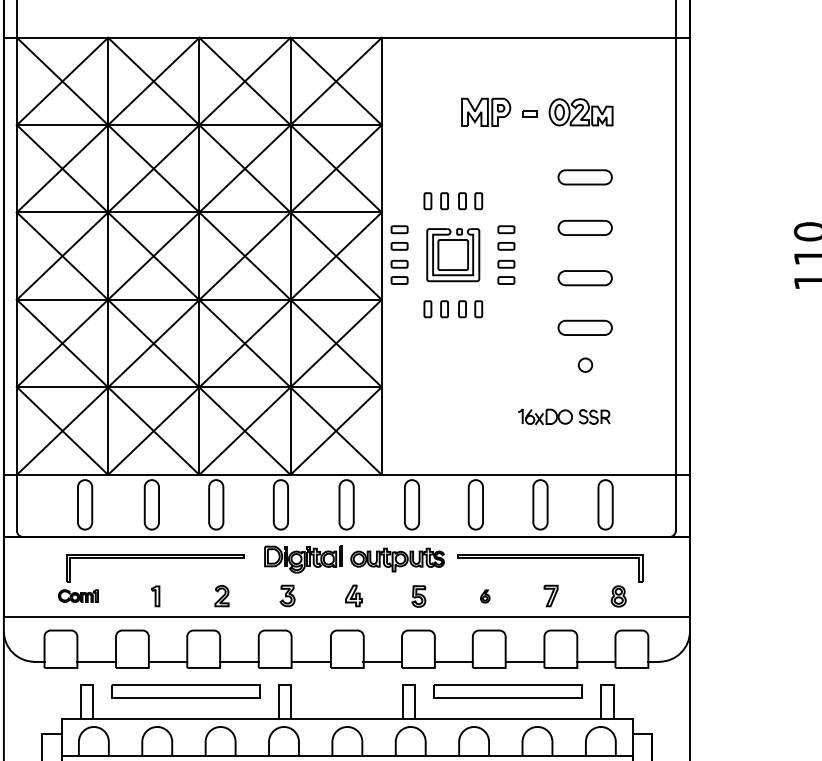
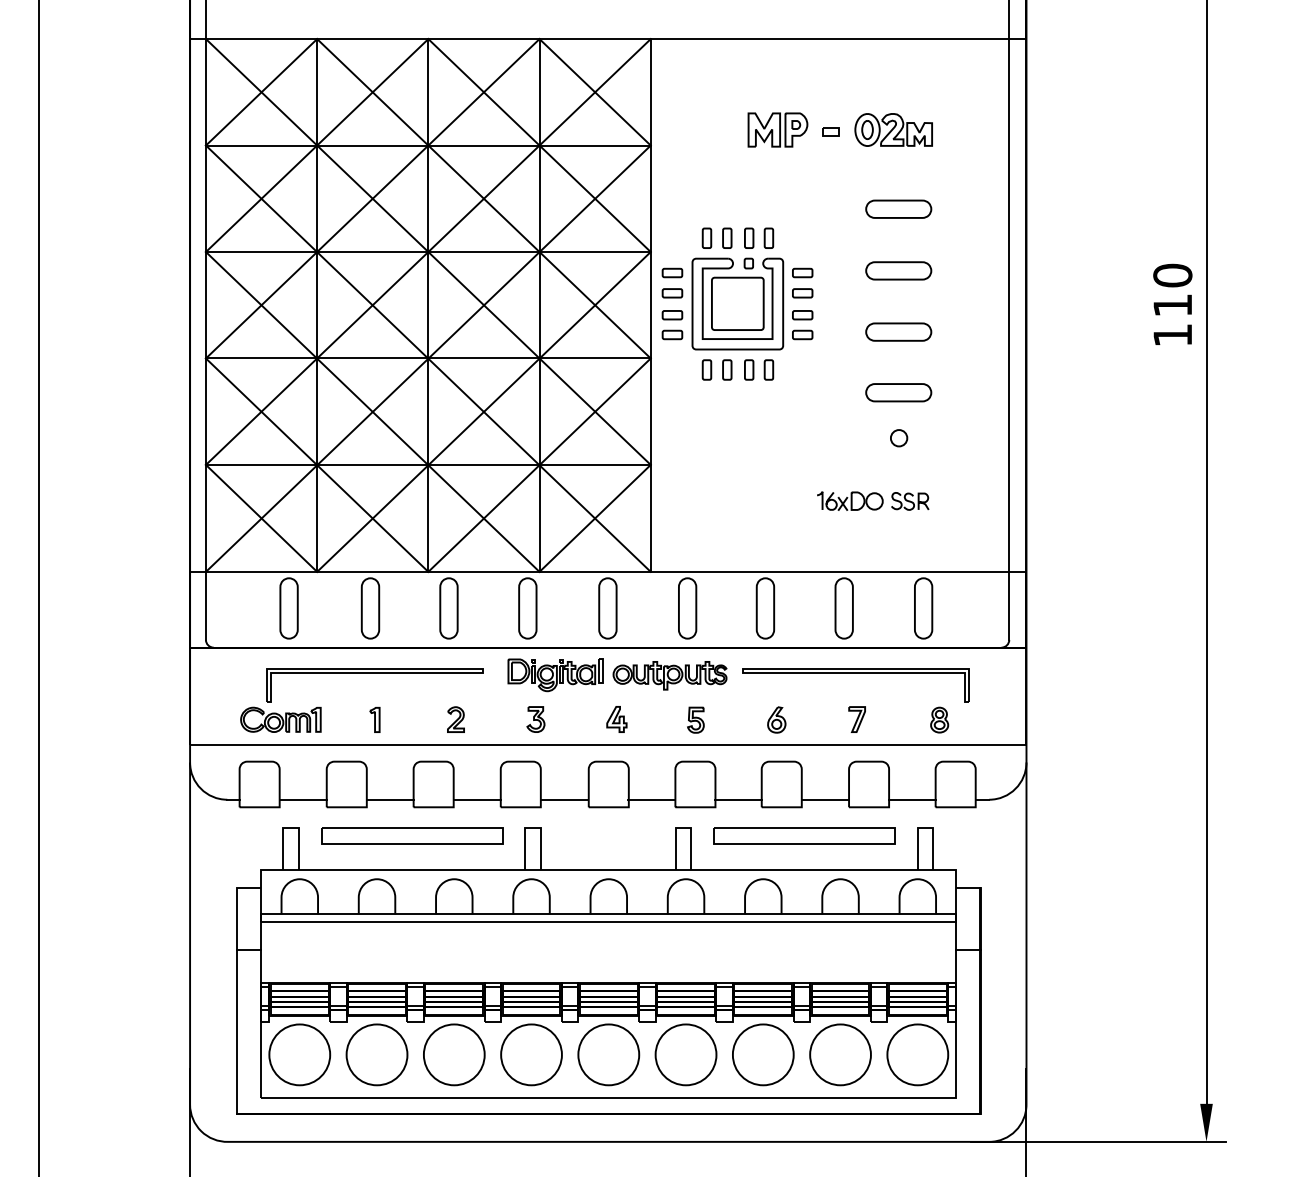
part: (452, 254) -> (737, 303), size x1.43
part: (78, 595) -> (280, 719), size x1.67
part: (484, 595) -> (776, 719), size x1.67

